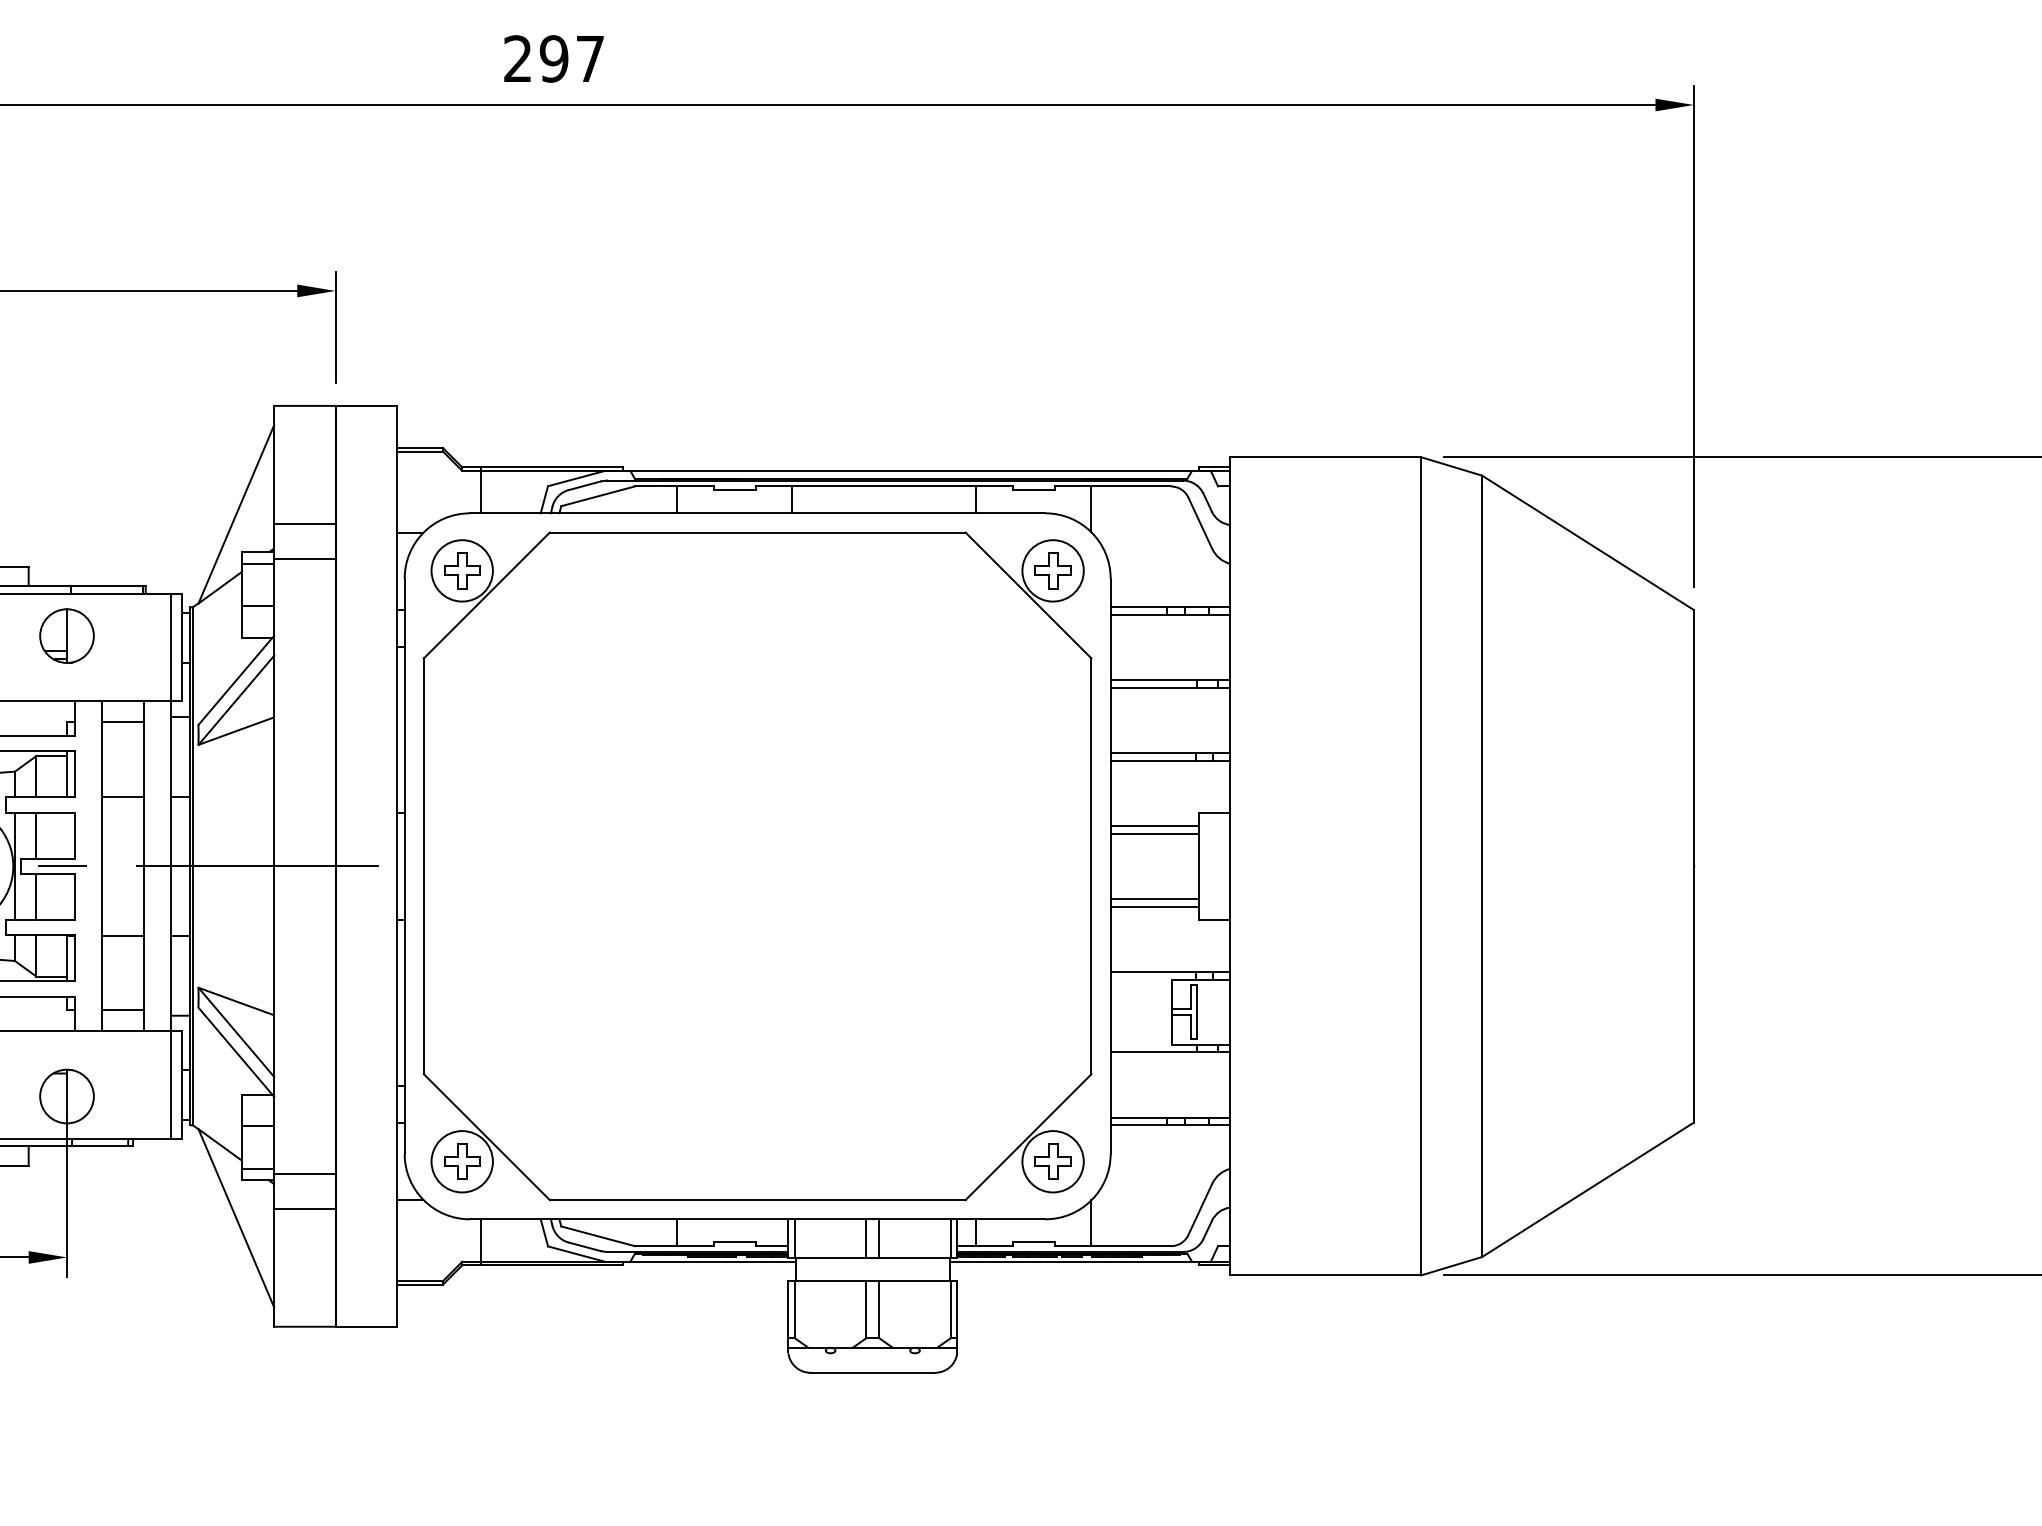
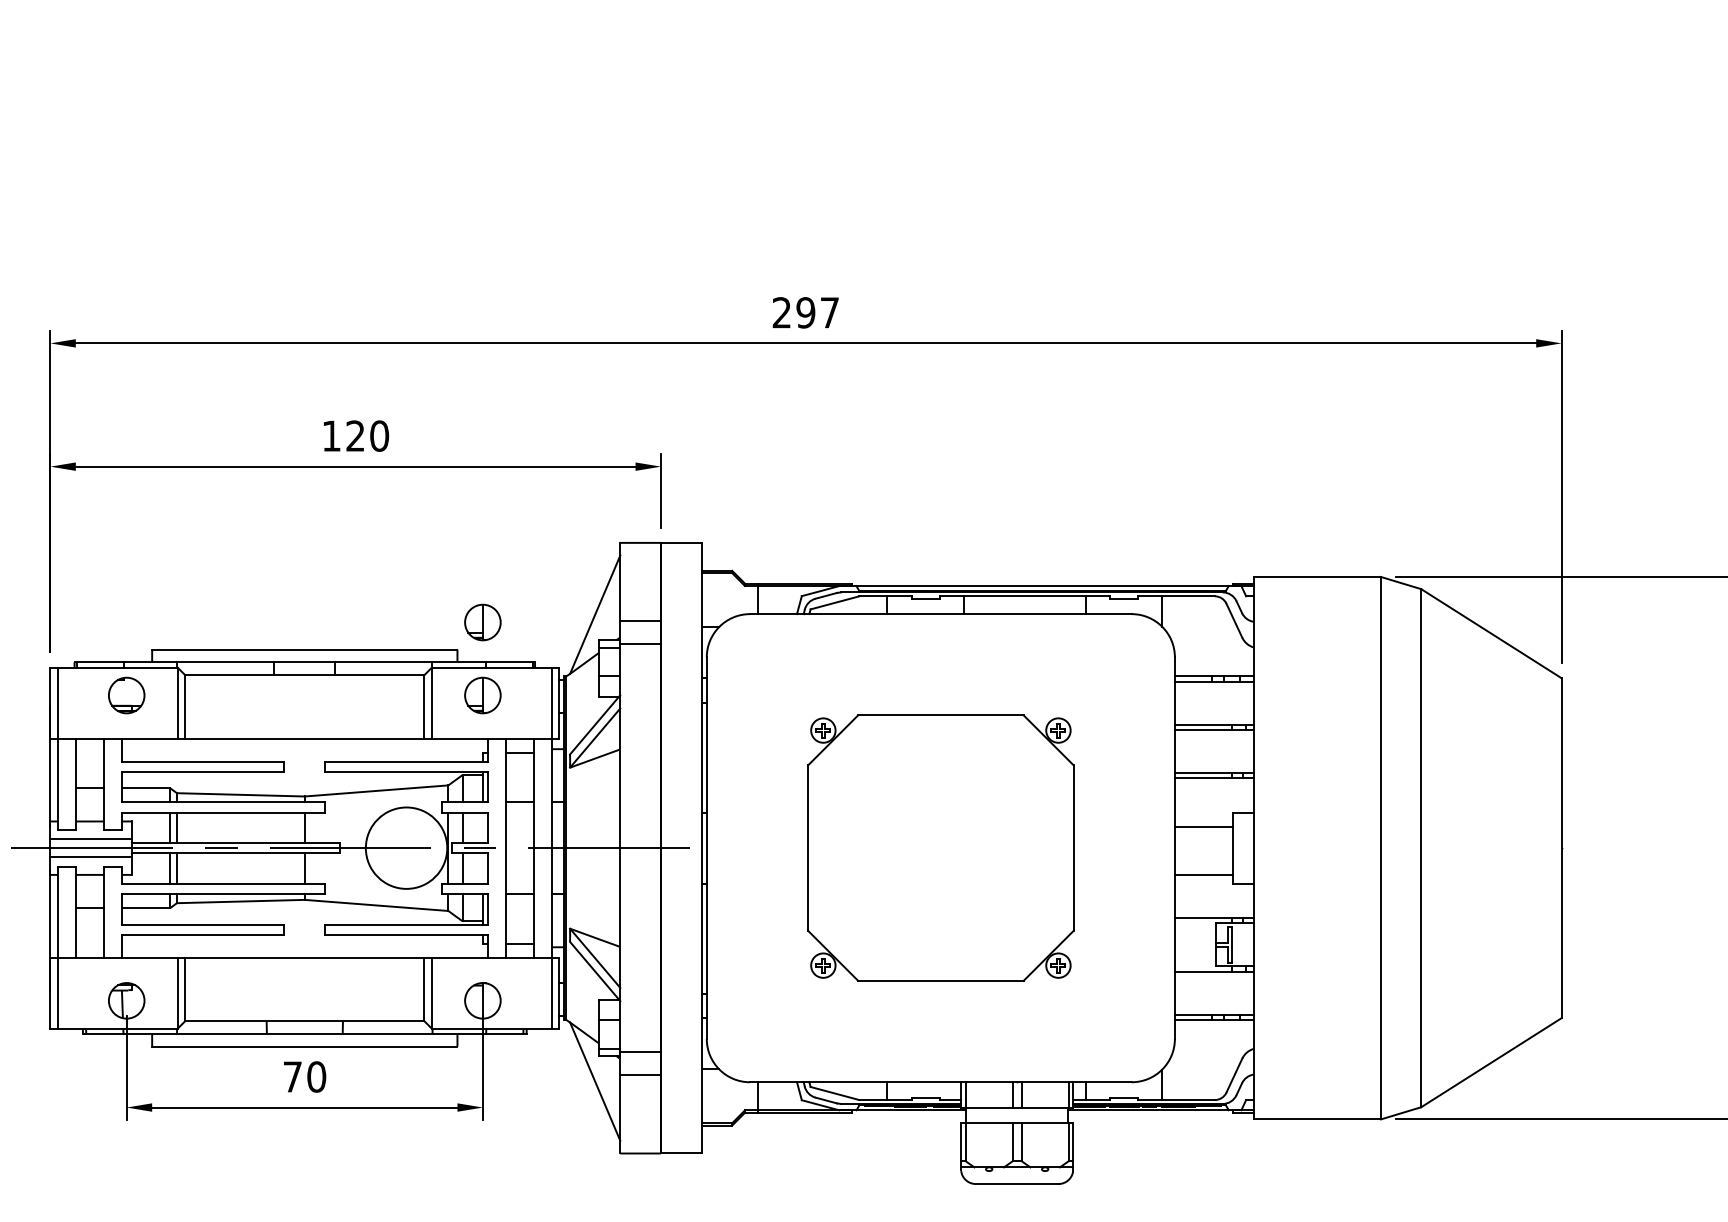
part: (66, 525) -> (482, 622), added
line: (1153, 826) -> (1203, 821), removed
part: (757, 865) -> (940, 847), size x0.6
line: (1153, 898) -> (1203, 869), removed

